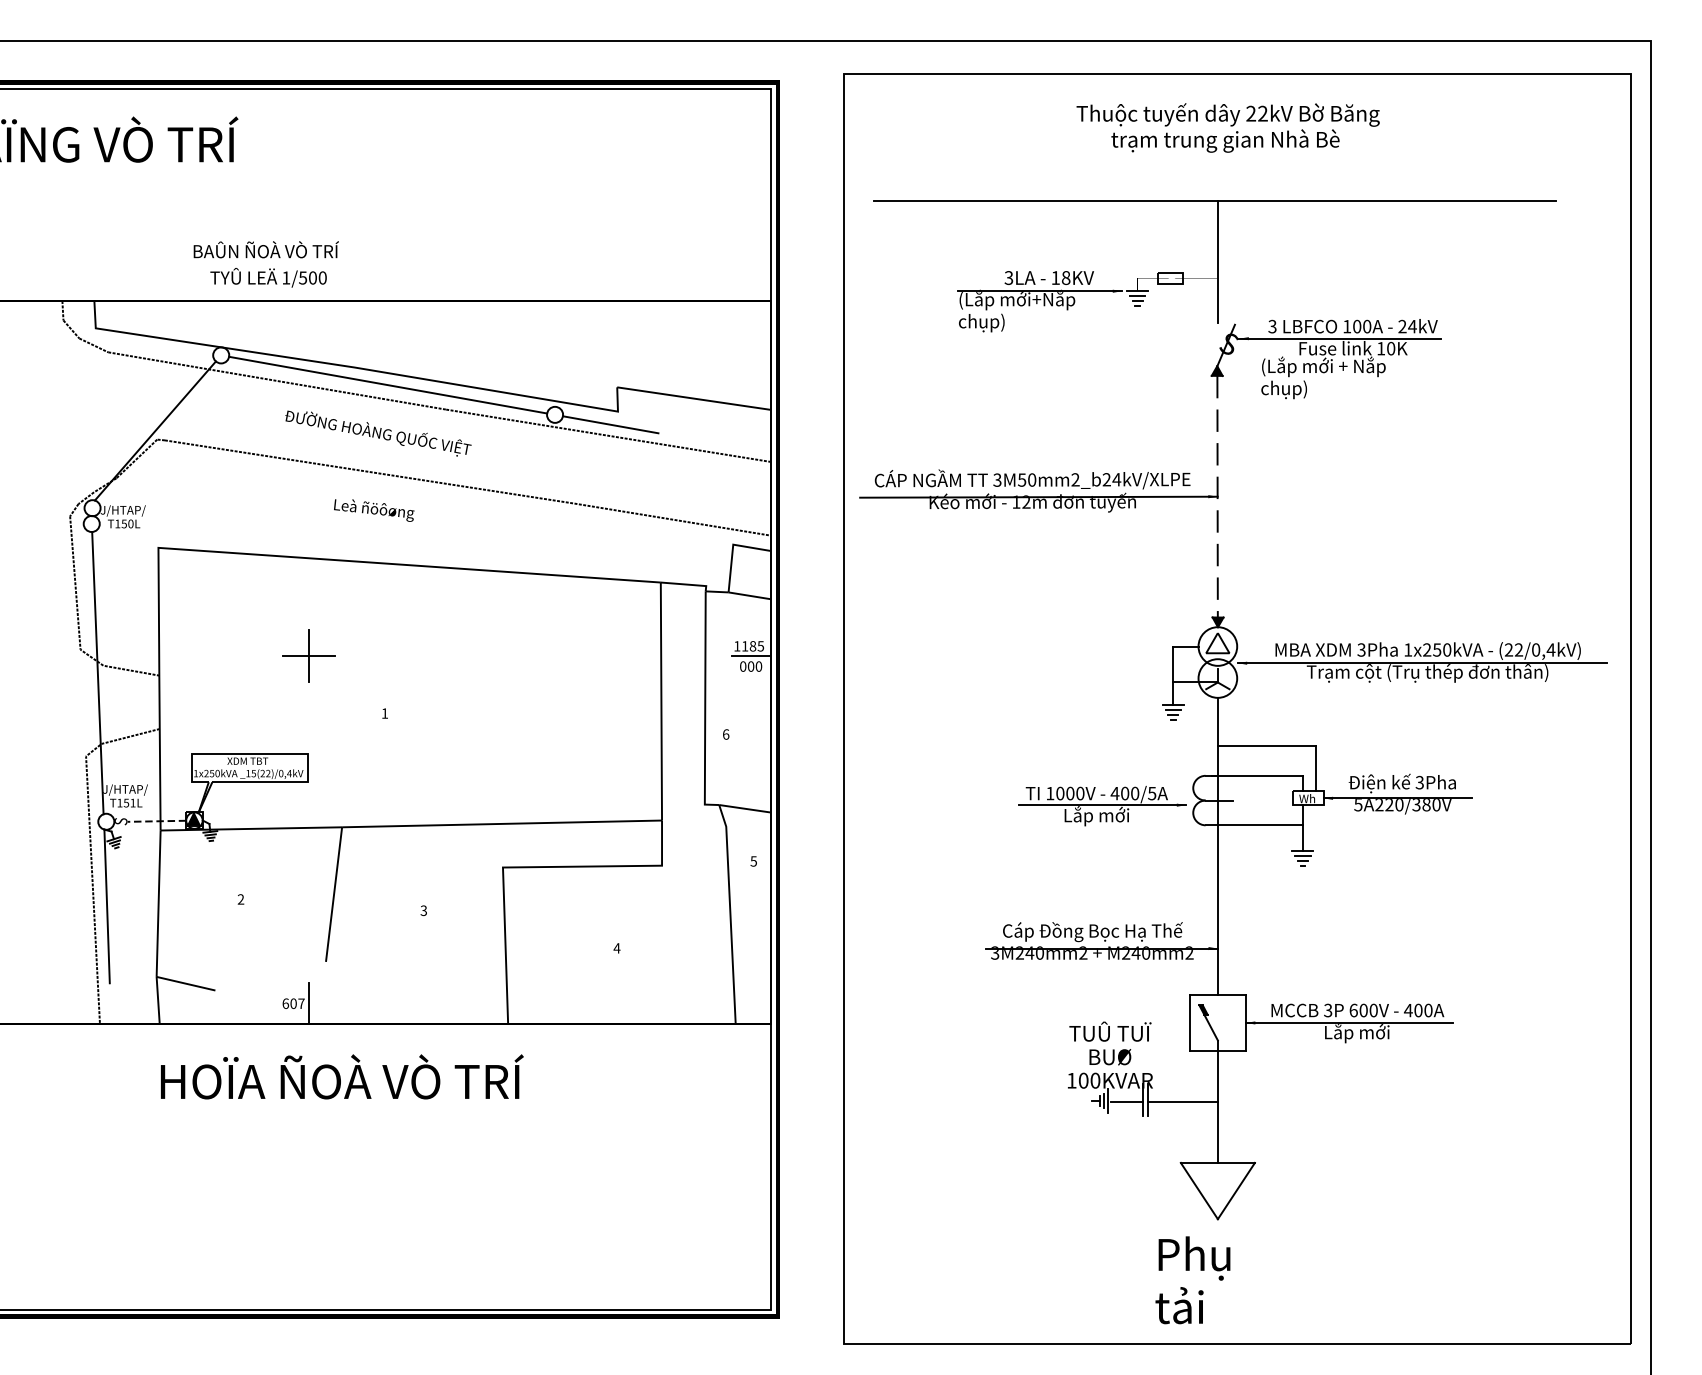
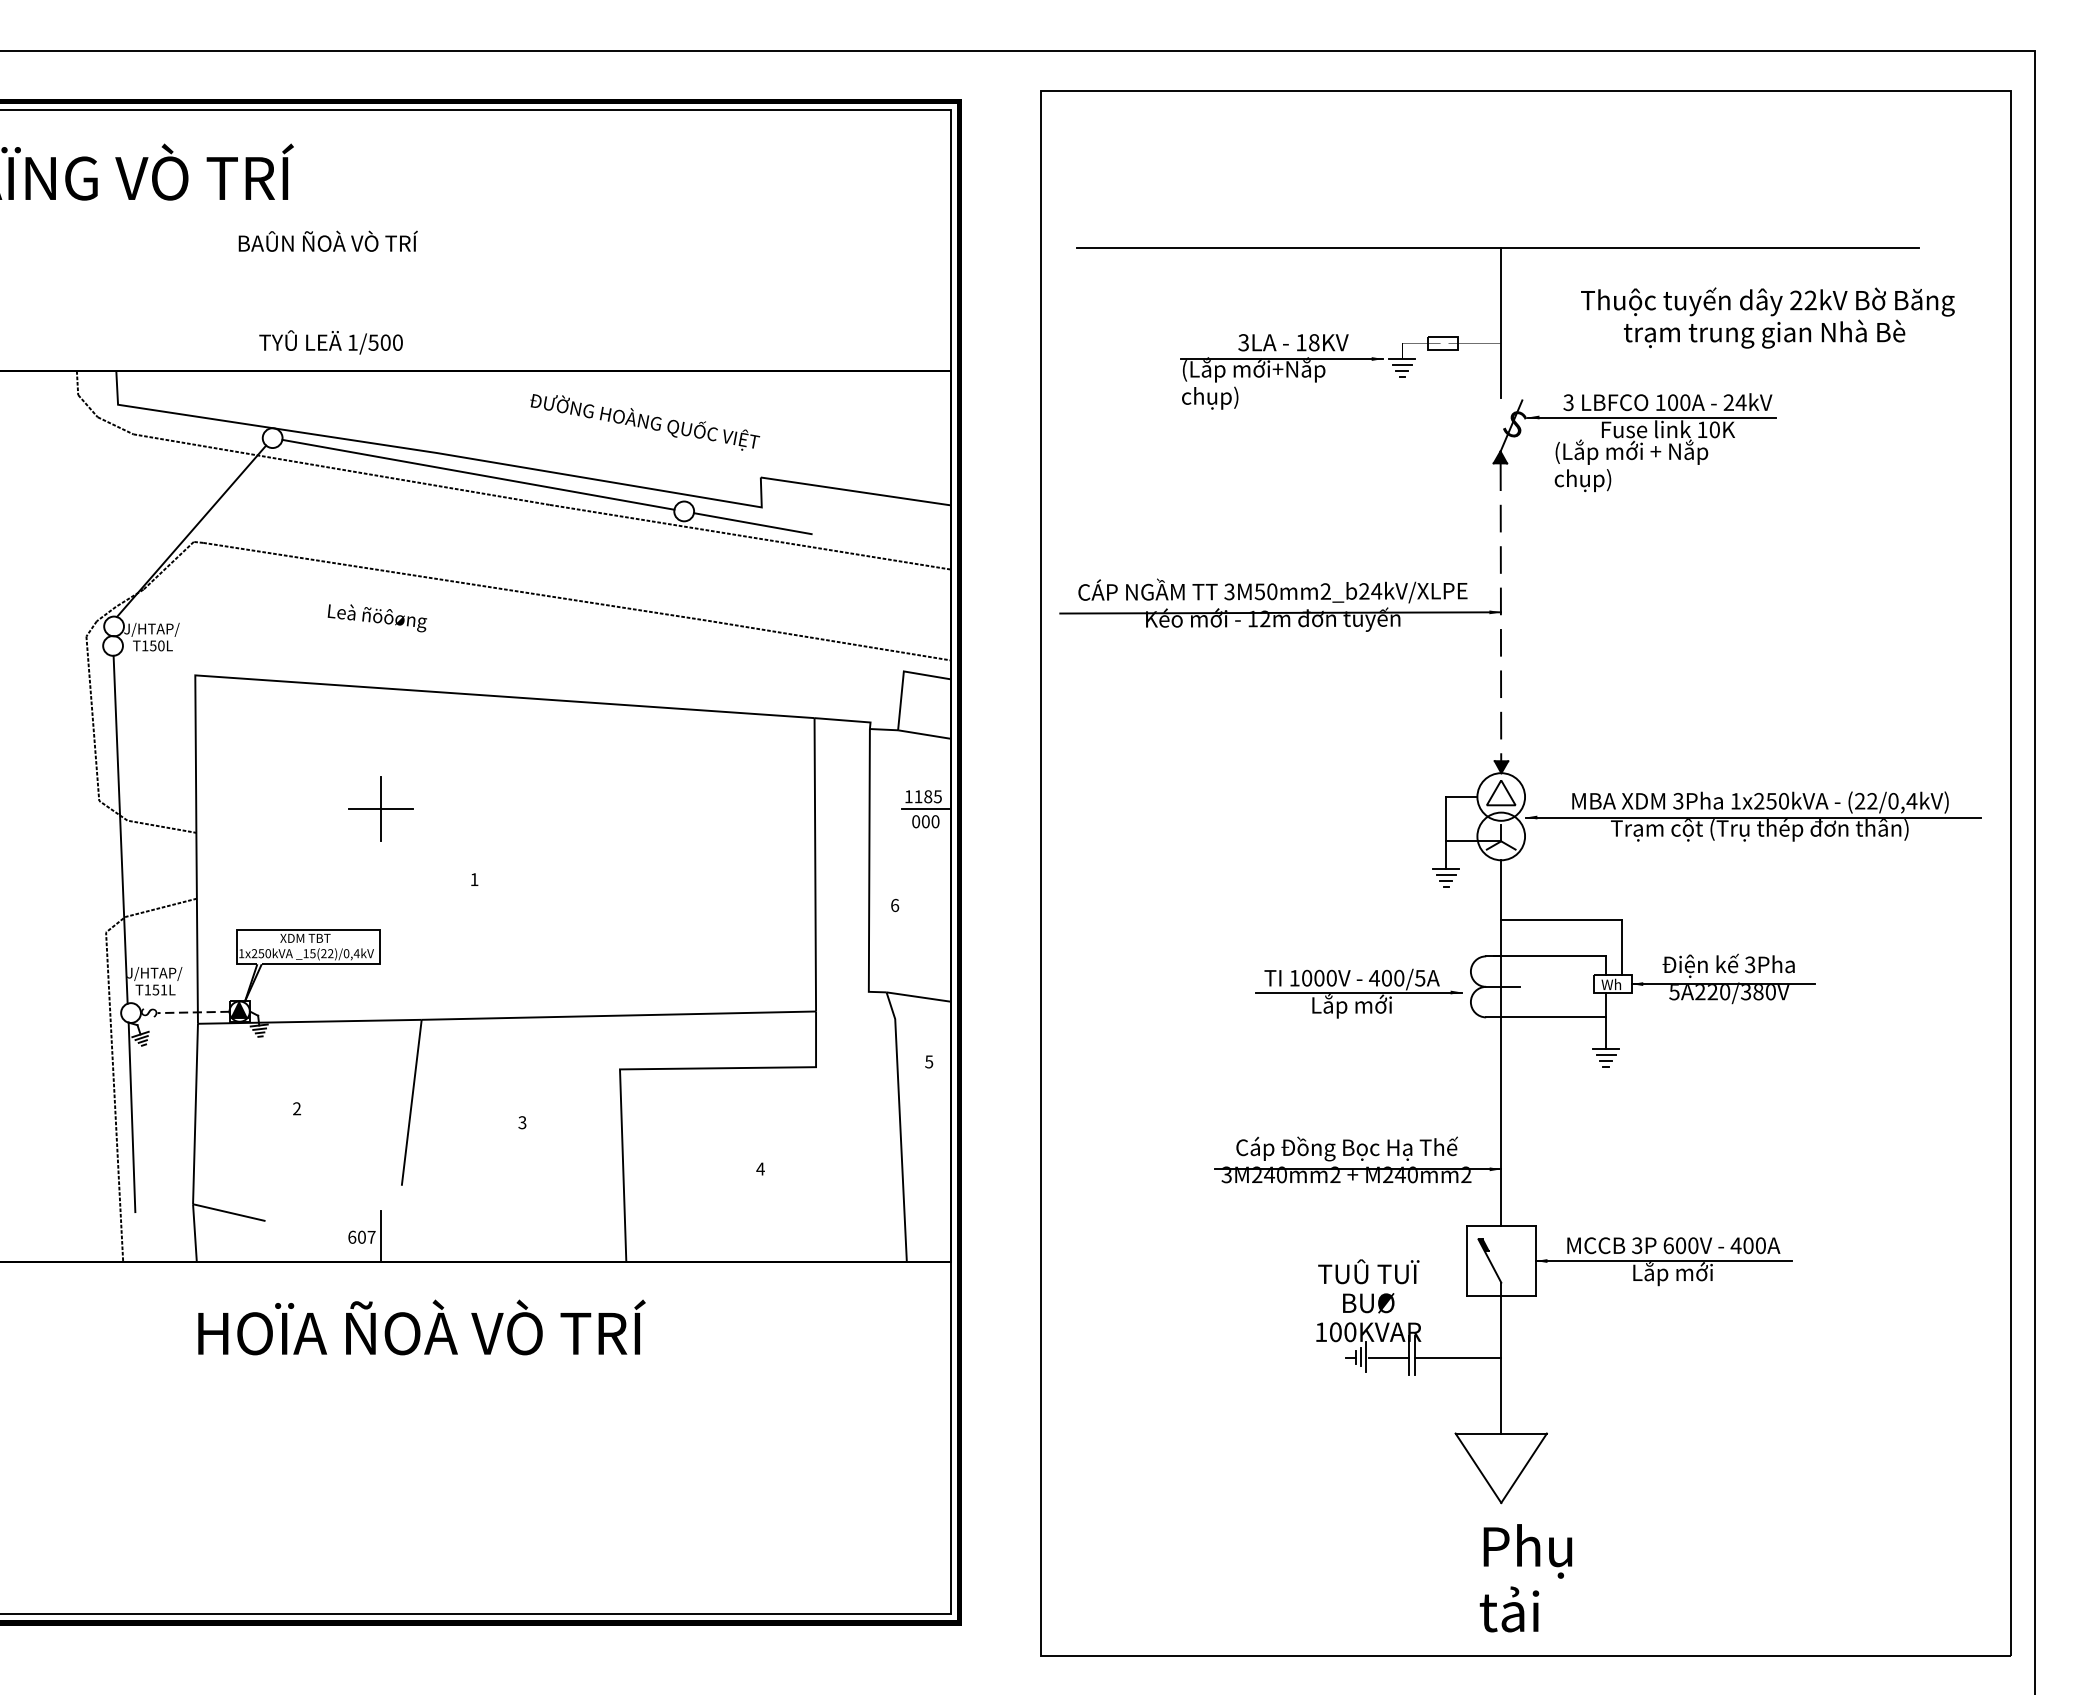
text: (1227, 127) -> (1767, 317), moved
text: (265, 249) -> (327, 241), moved
text: (378, 433) -> (645, 422), moved
text: (374, 510) -> (377, 618), moved
text: (1192, 1280) -> (1525, 1578), moved

